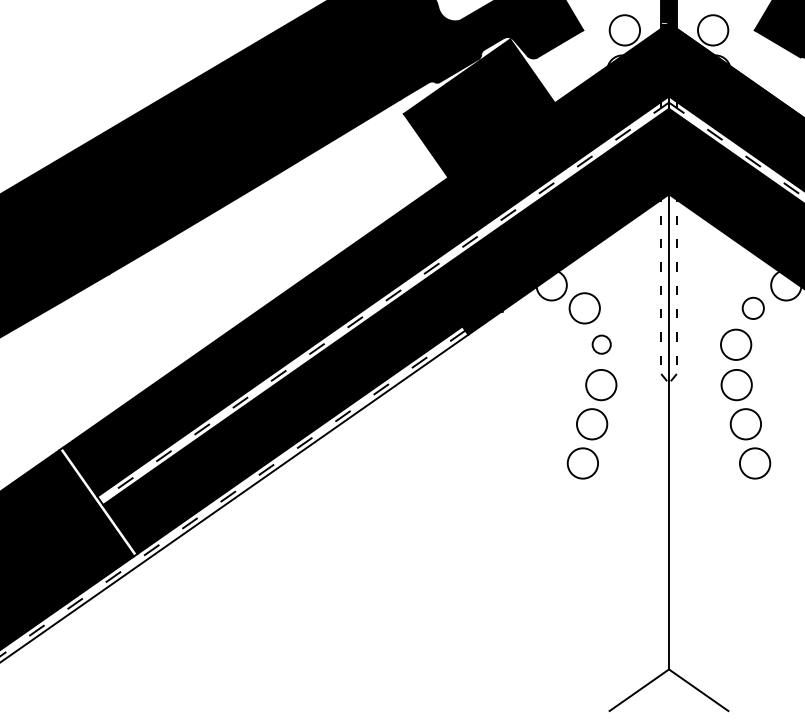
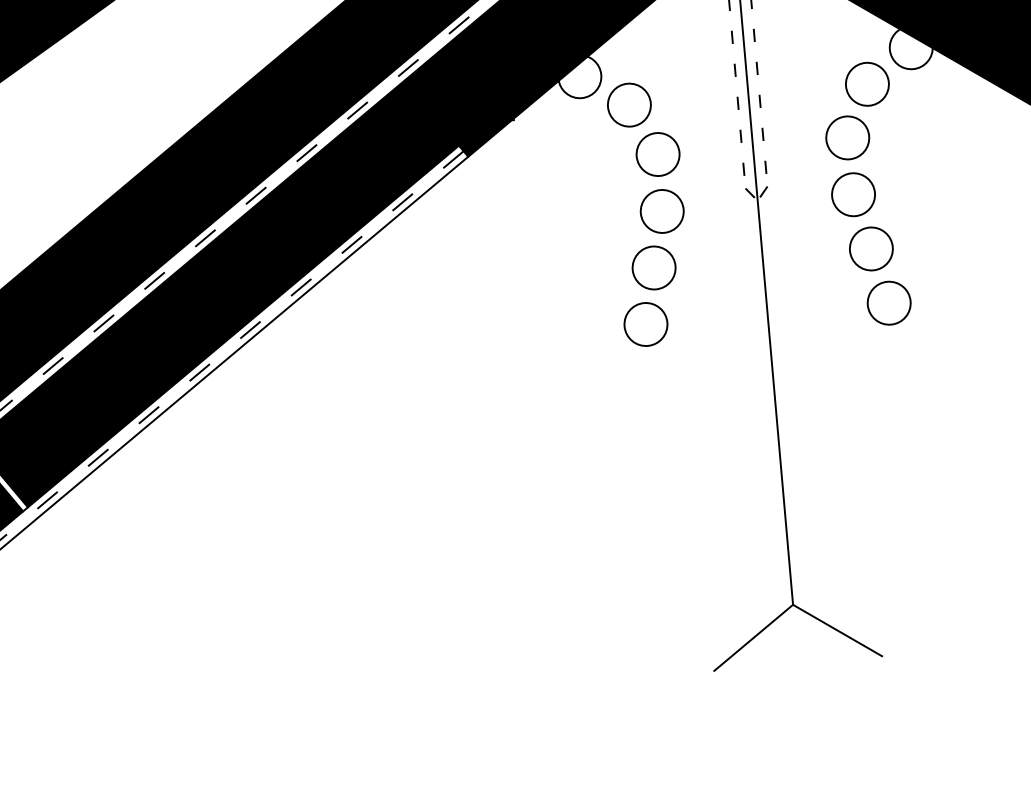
circle: (753, 308) -> (867, 84), size x1.43
circle: (601, 344) -> (657, 154), size x1.67

